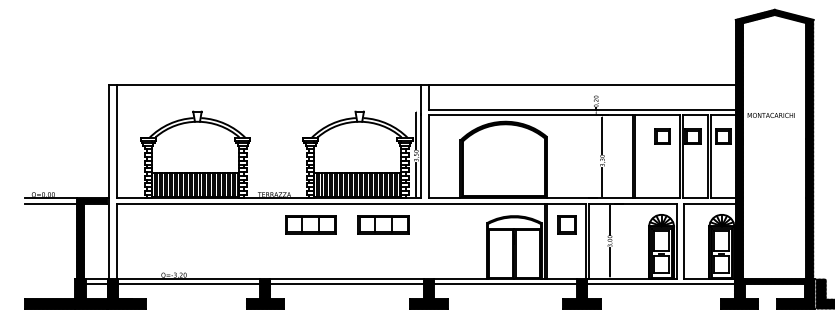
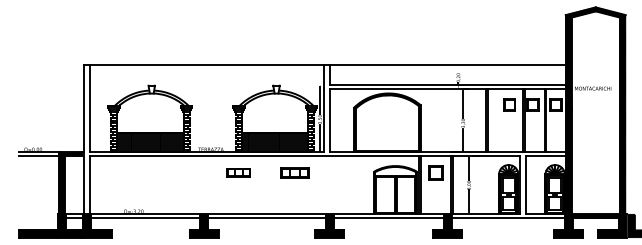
part: (310, 224) -> (238, 172), size x0.6
part: (383, 224) -> (294, 172), size x0.7

